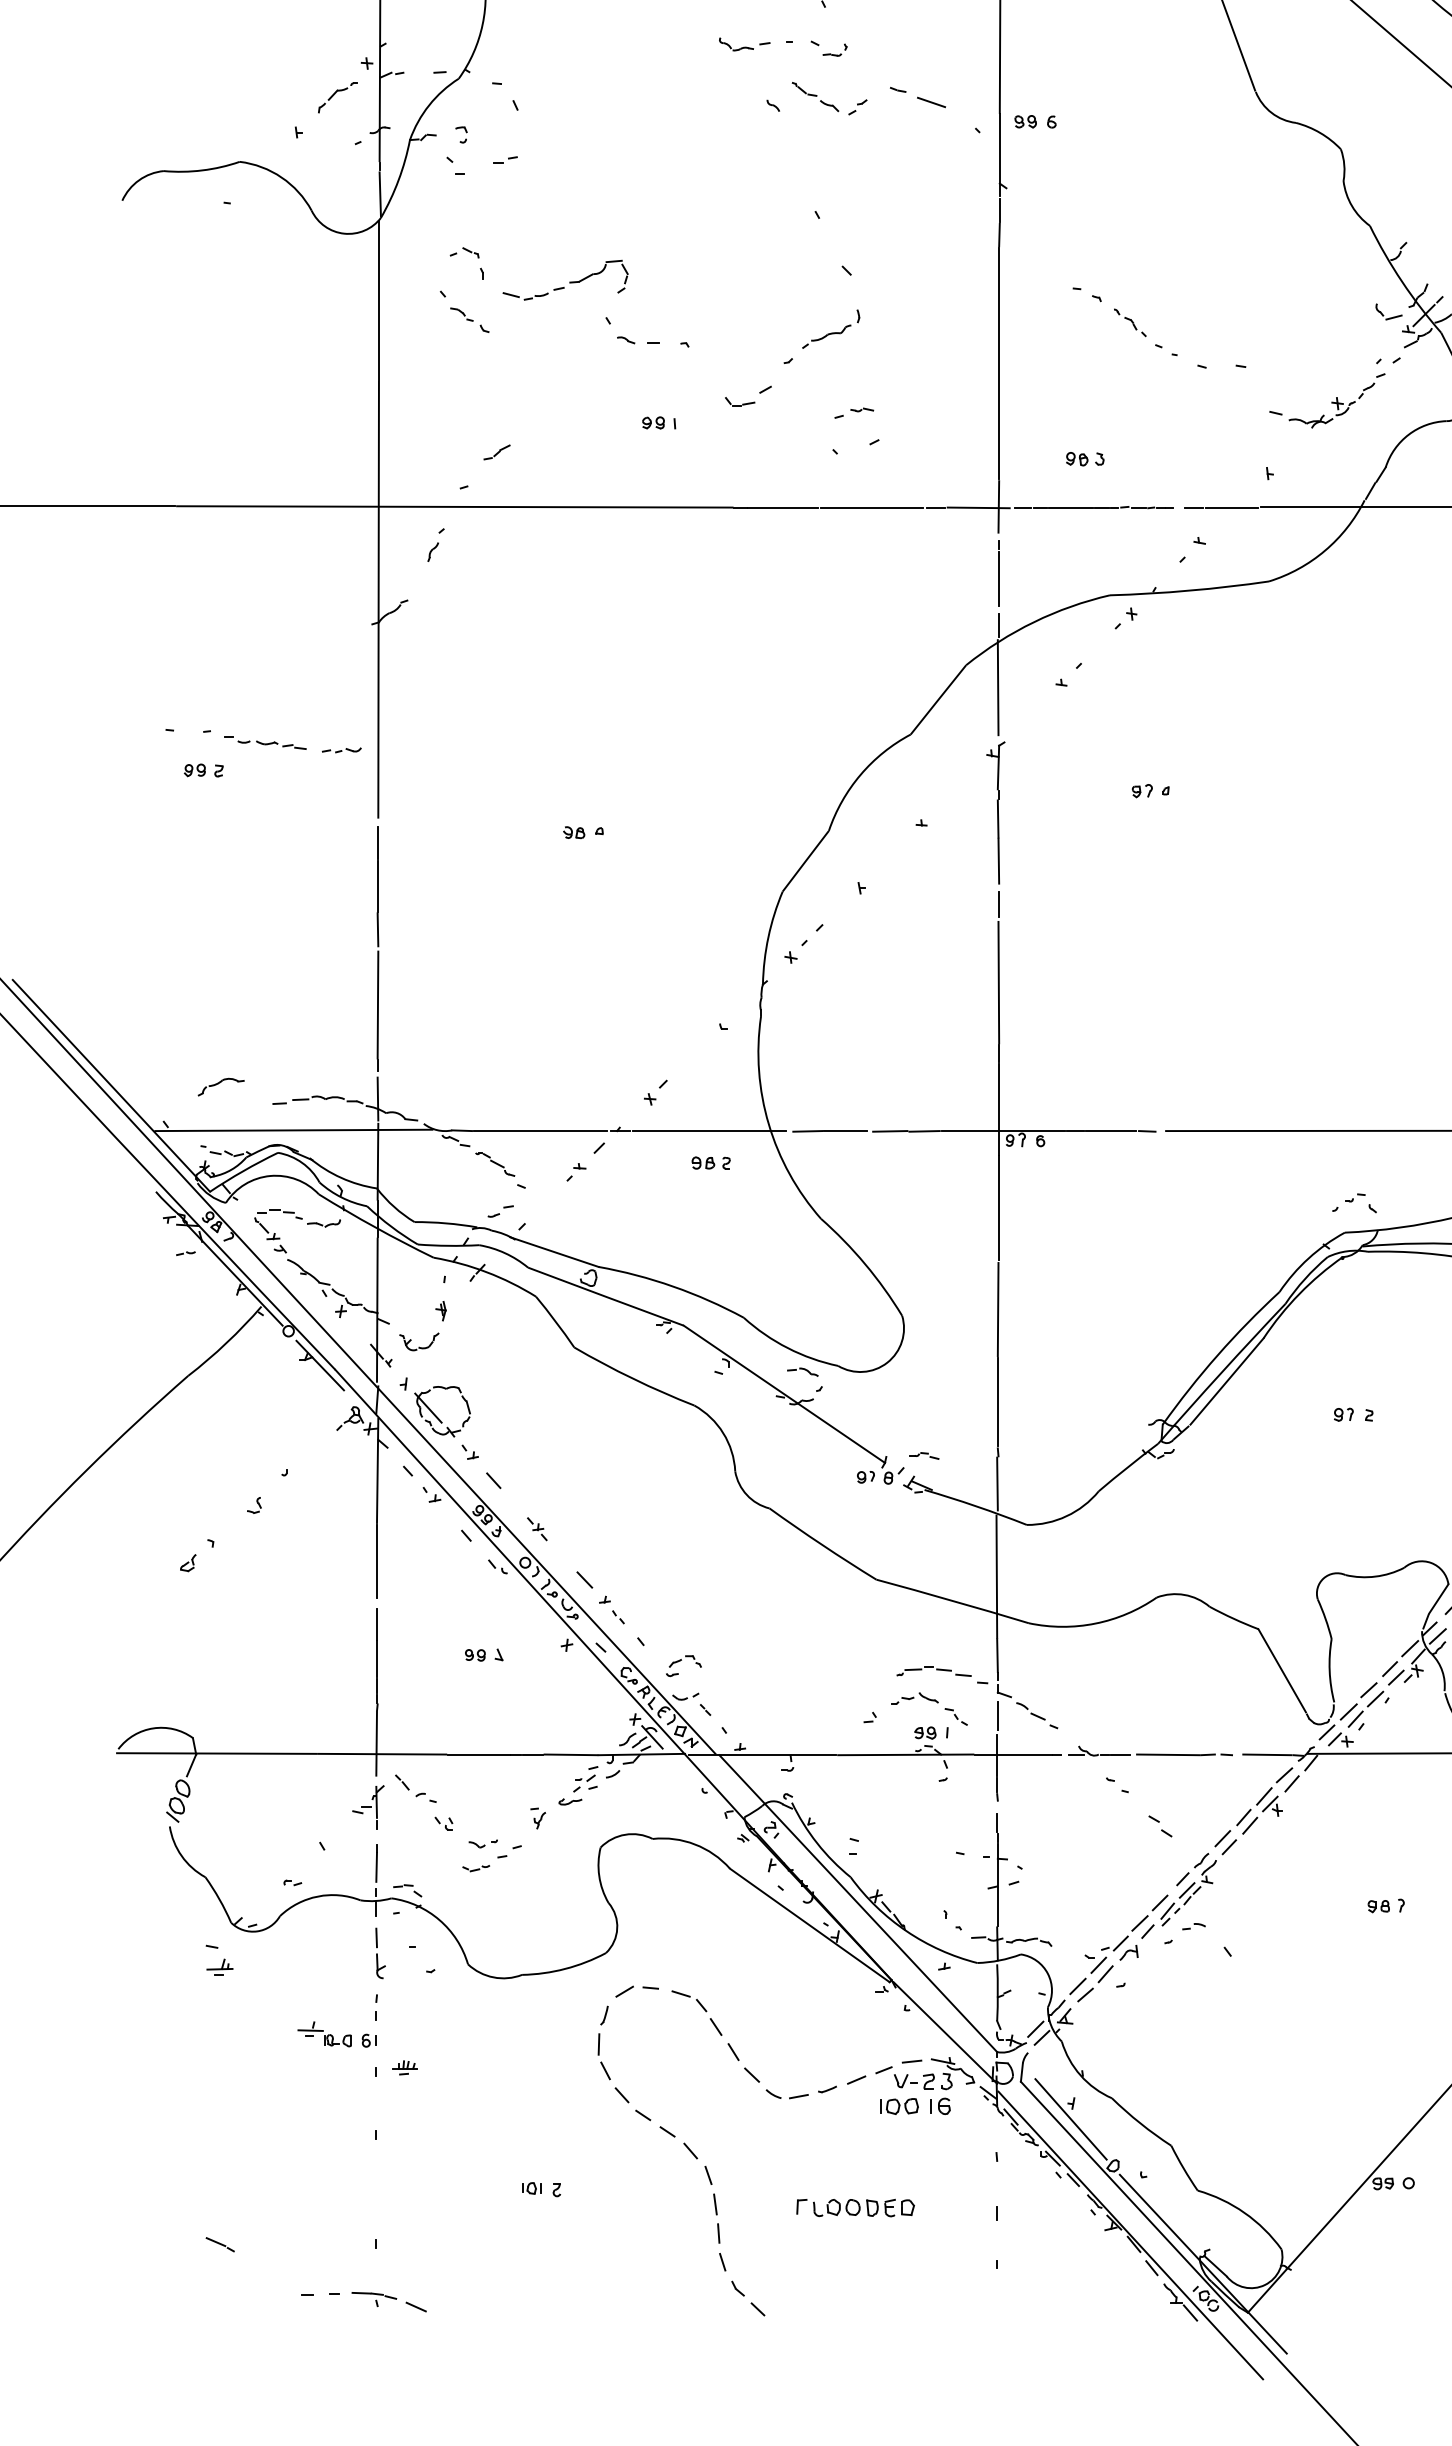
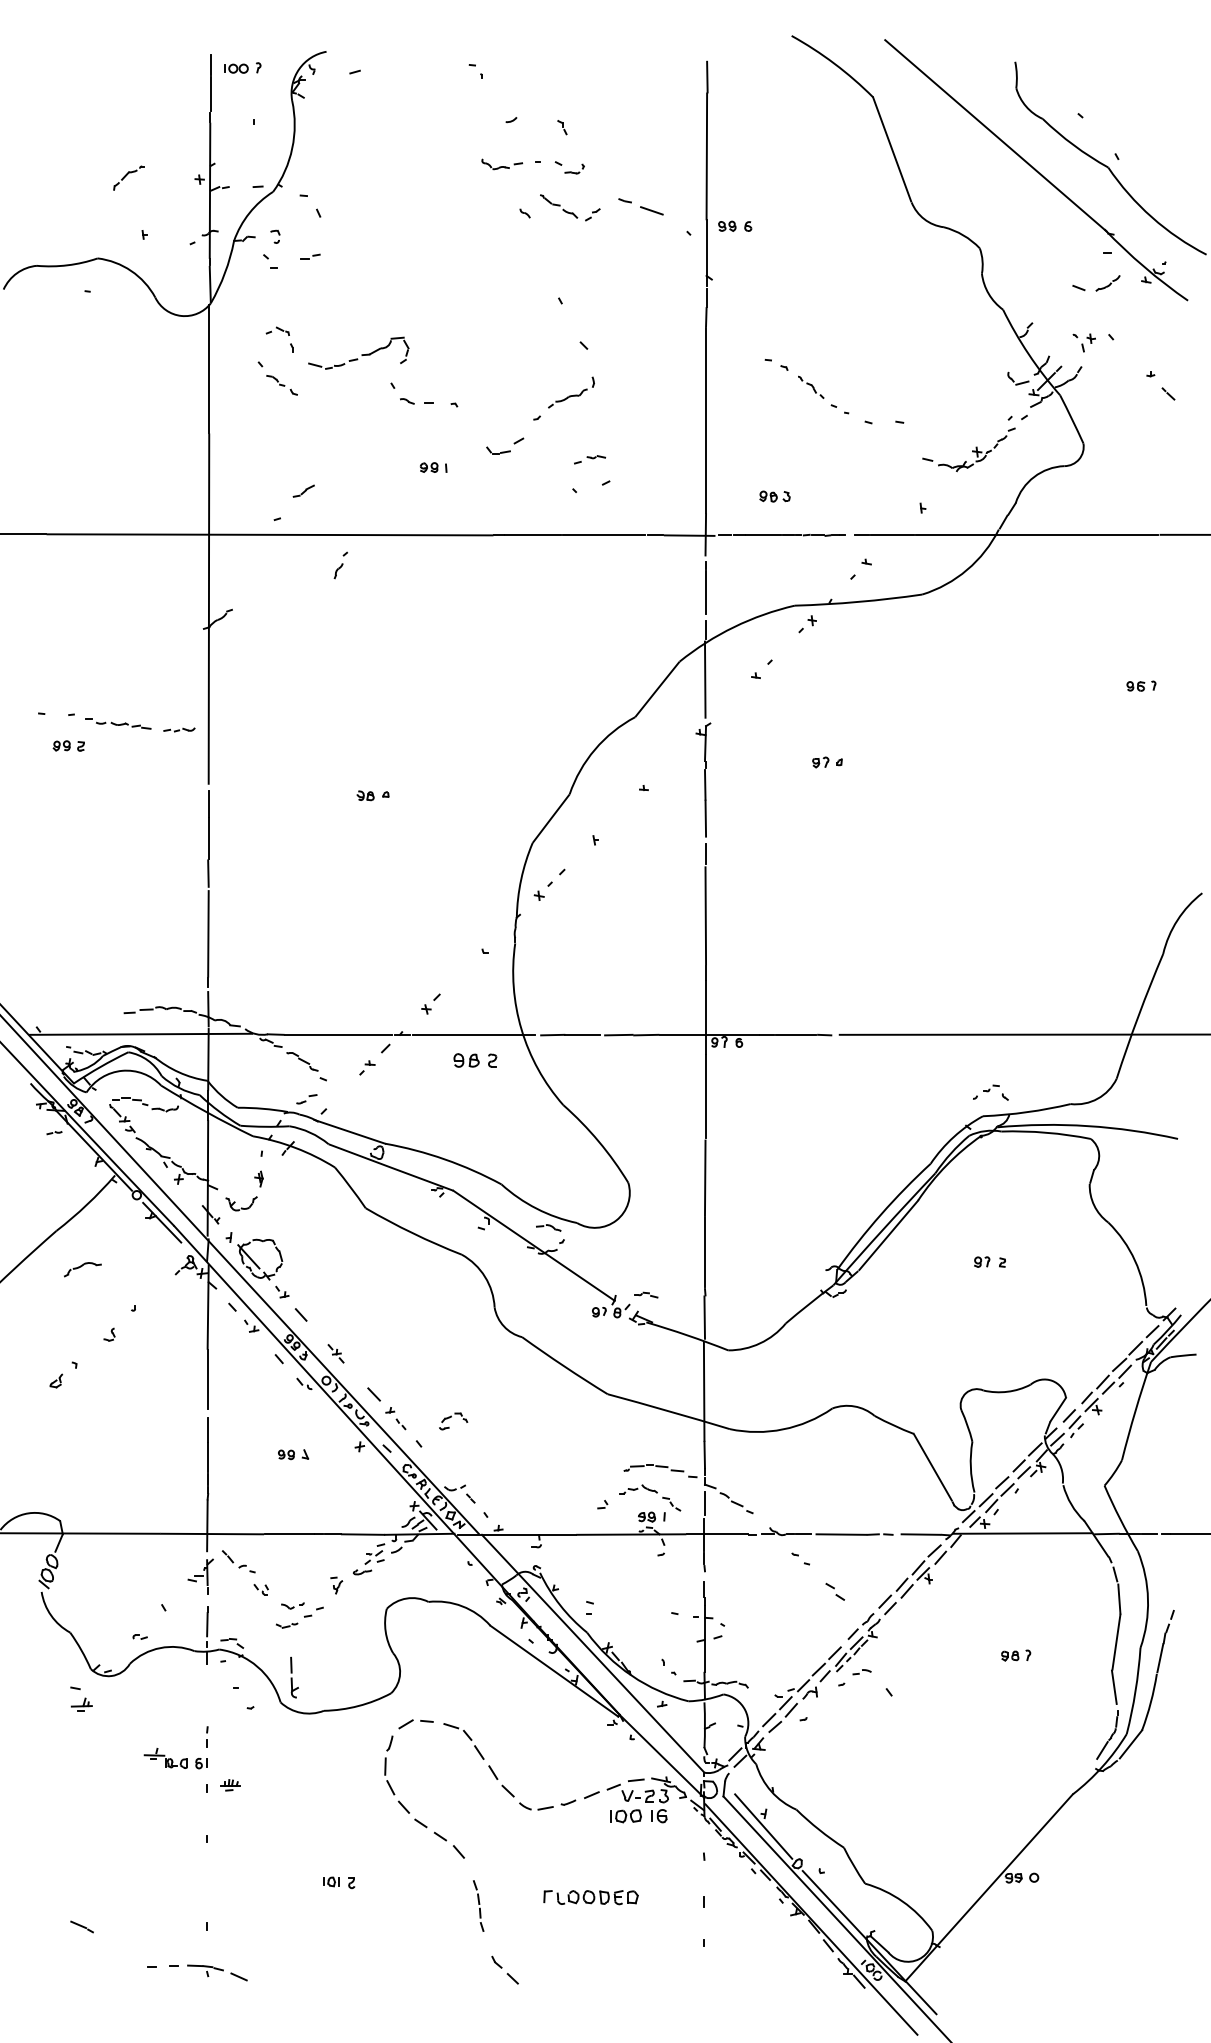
part: (336, 97) -> (128, 177), moved
part: (435, 545) -> (340, 565), moved
part: (220, 1086) -> (82, 1269), moved
part: (711, 1163) -> (475, 1060), size x1.4
part: (683, 1666) -> (453, 1421), moved
part: (380, 1953) -> (294, 1677), moved
part: (715, 2217) -> (478, 1905), size x0.6

